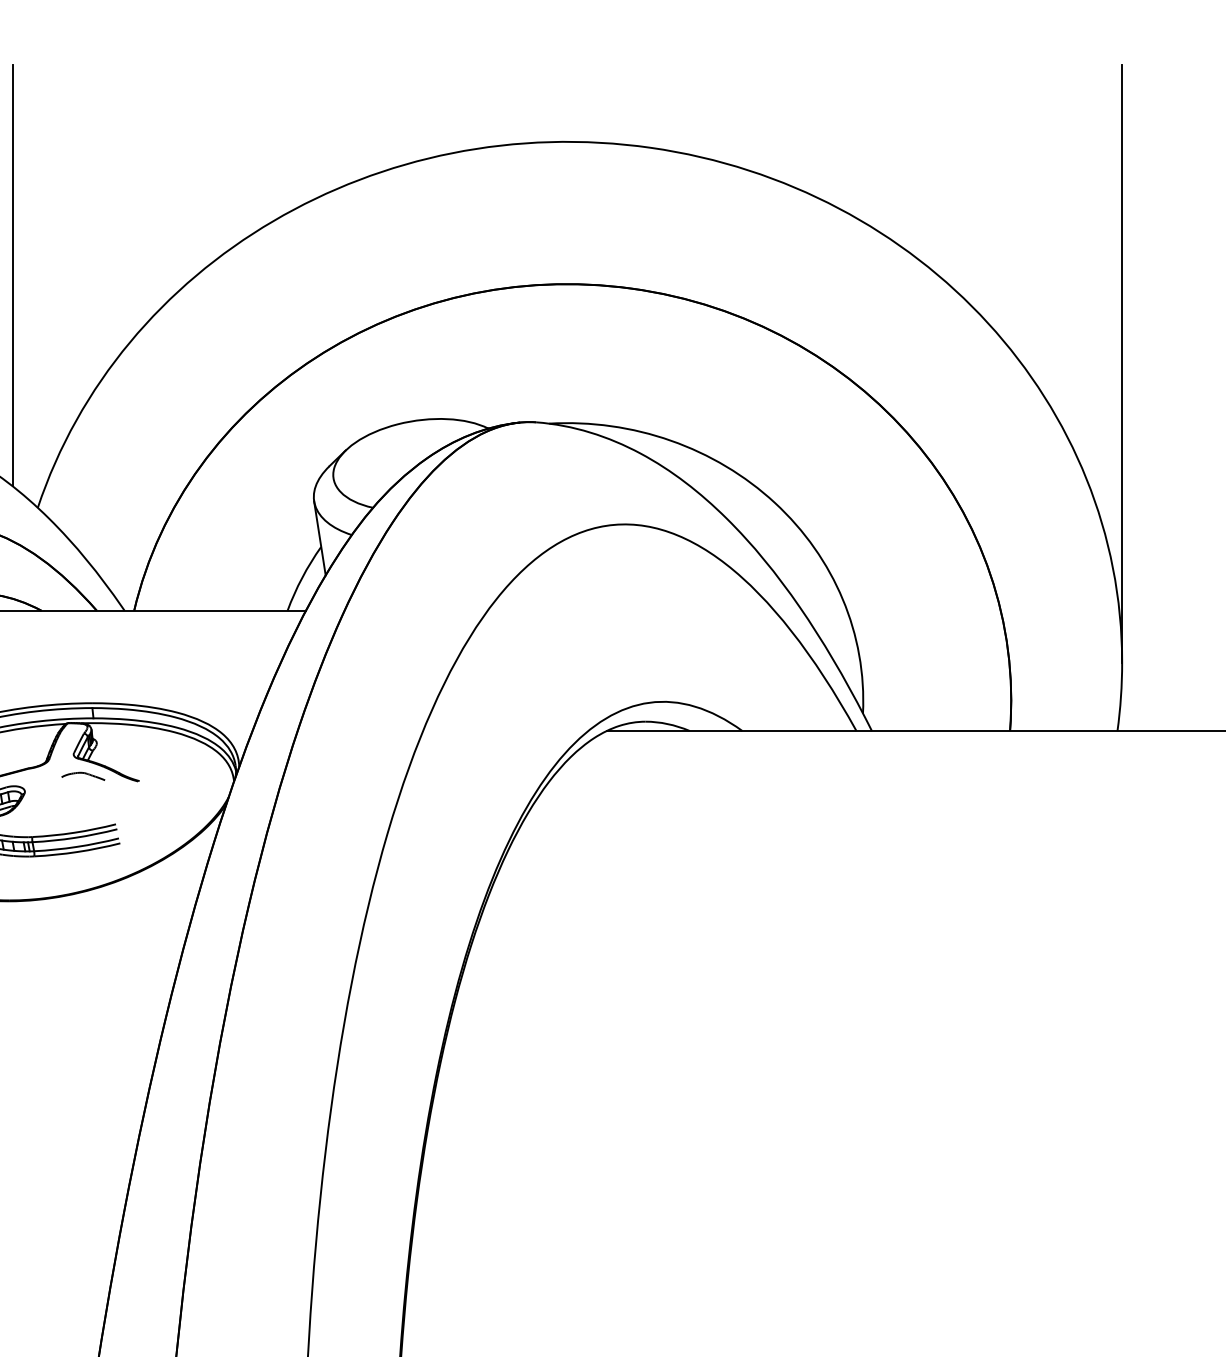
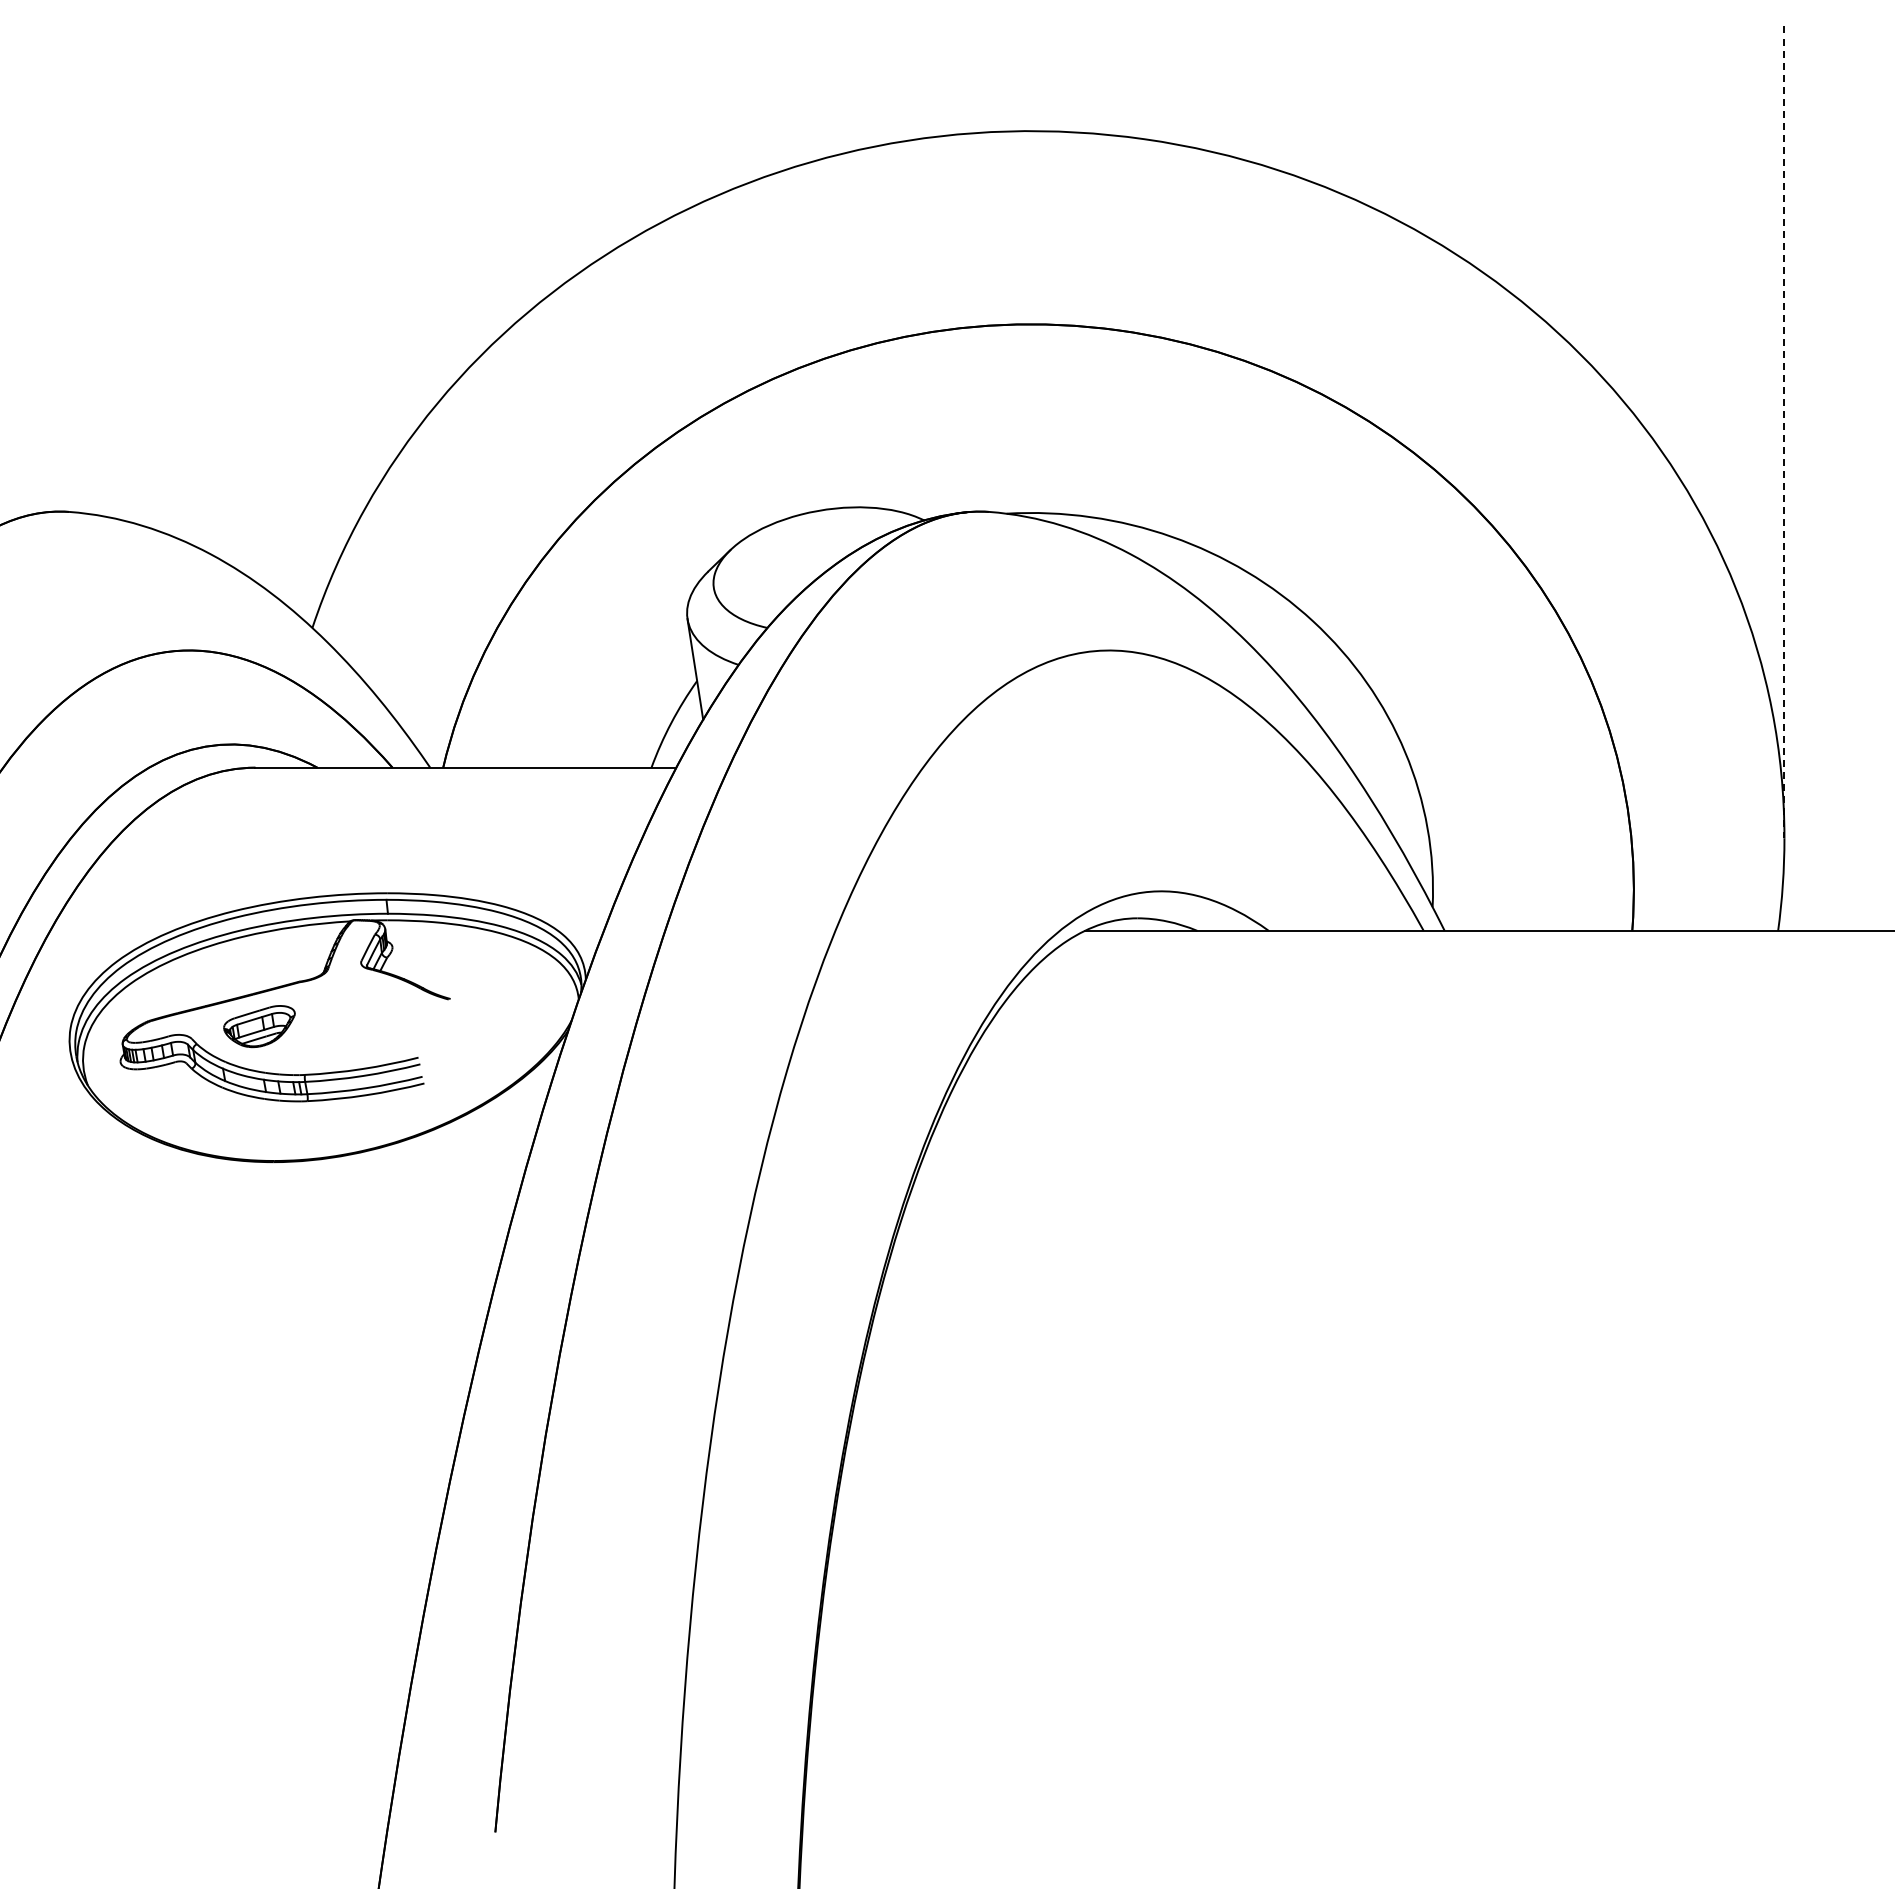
line: (12, 275) -> (278, 312), removed
line: (1122, 363) -> (1784, 432), solid -> dashed
part: (82, 776) -> (373, 992), removed

